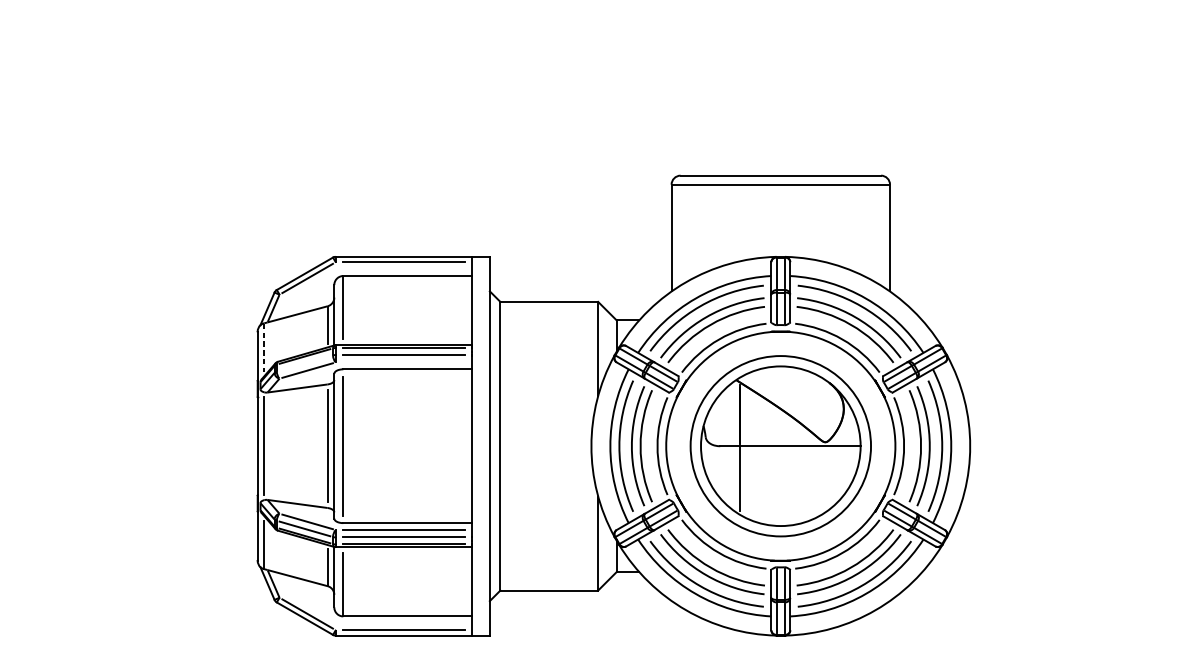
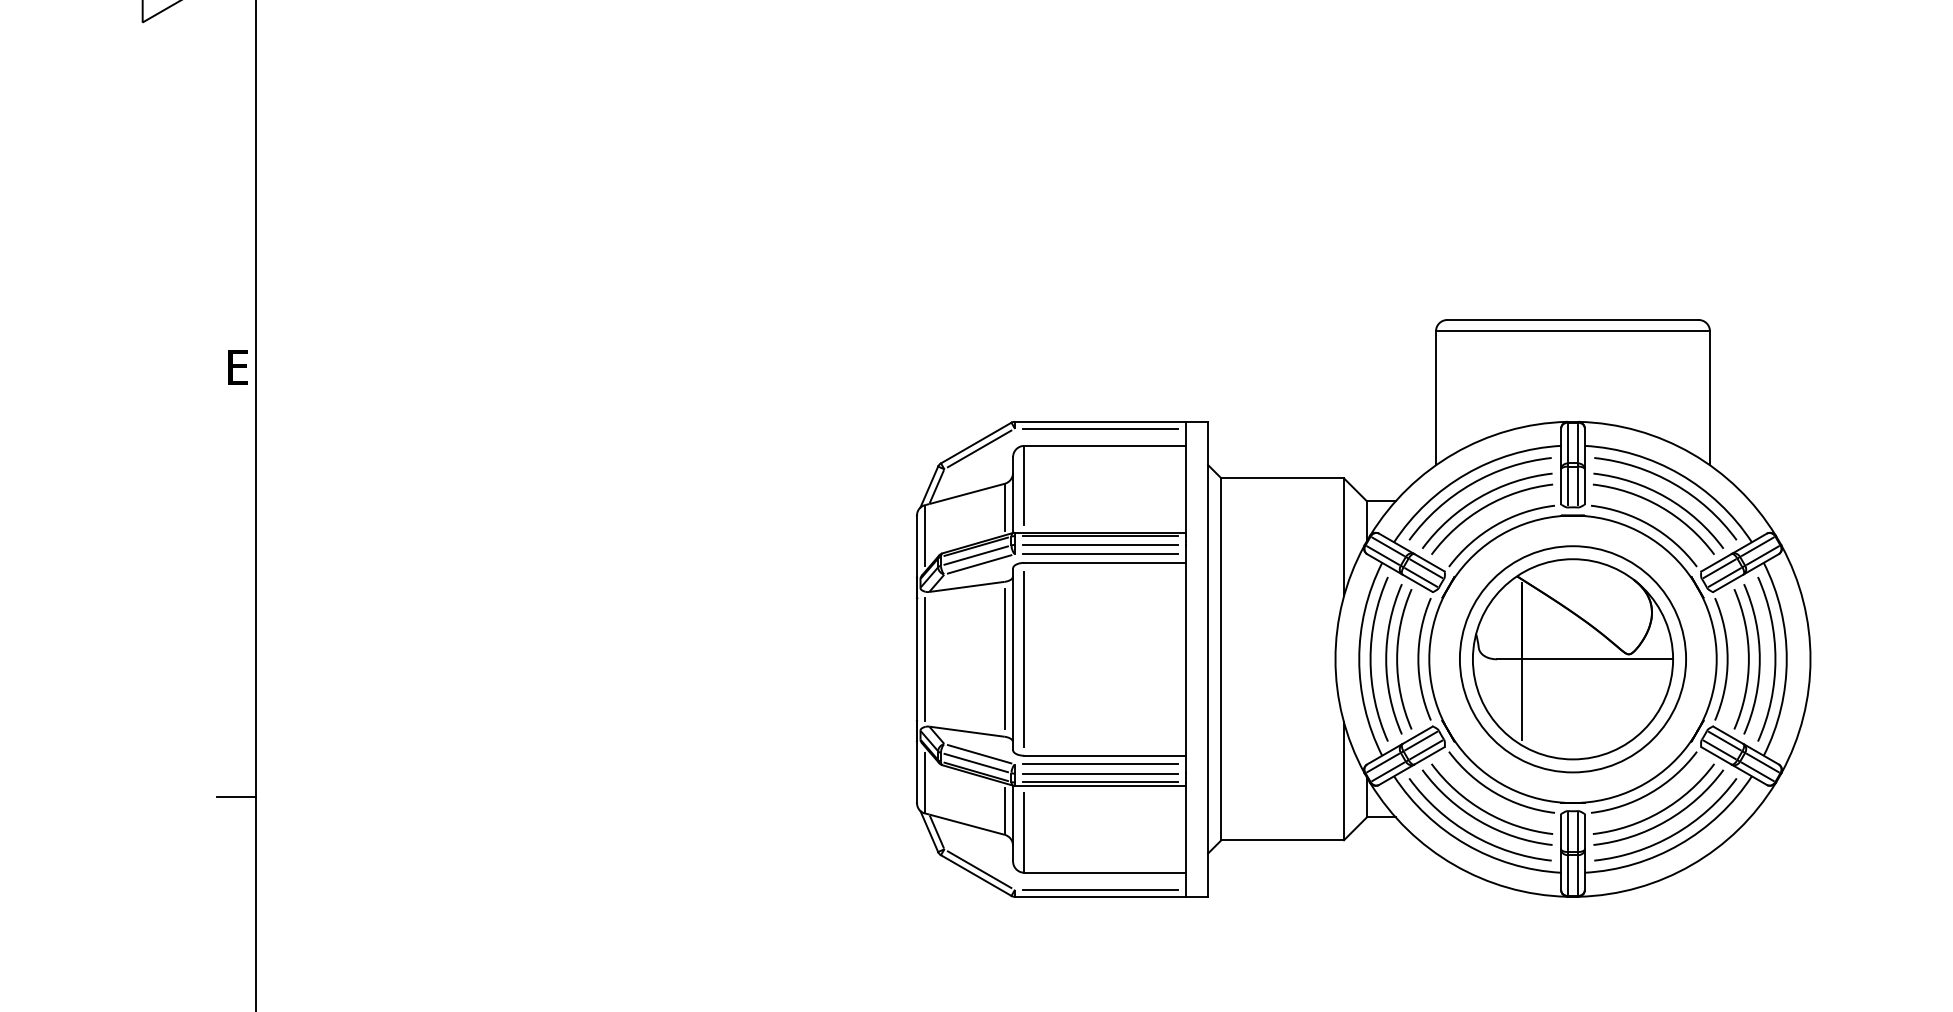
line: (264, 348) -> (925, 536), dashed -> solid
line: (404, 362) -> (1100, 554), added
line: (304, 363) -> (975, 555), added

